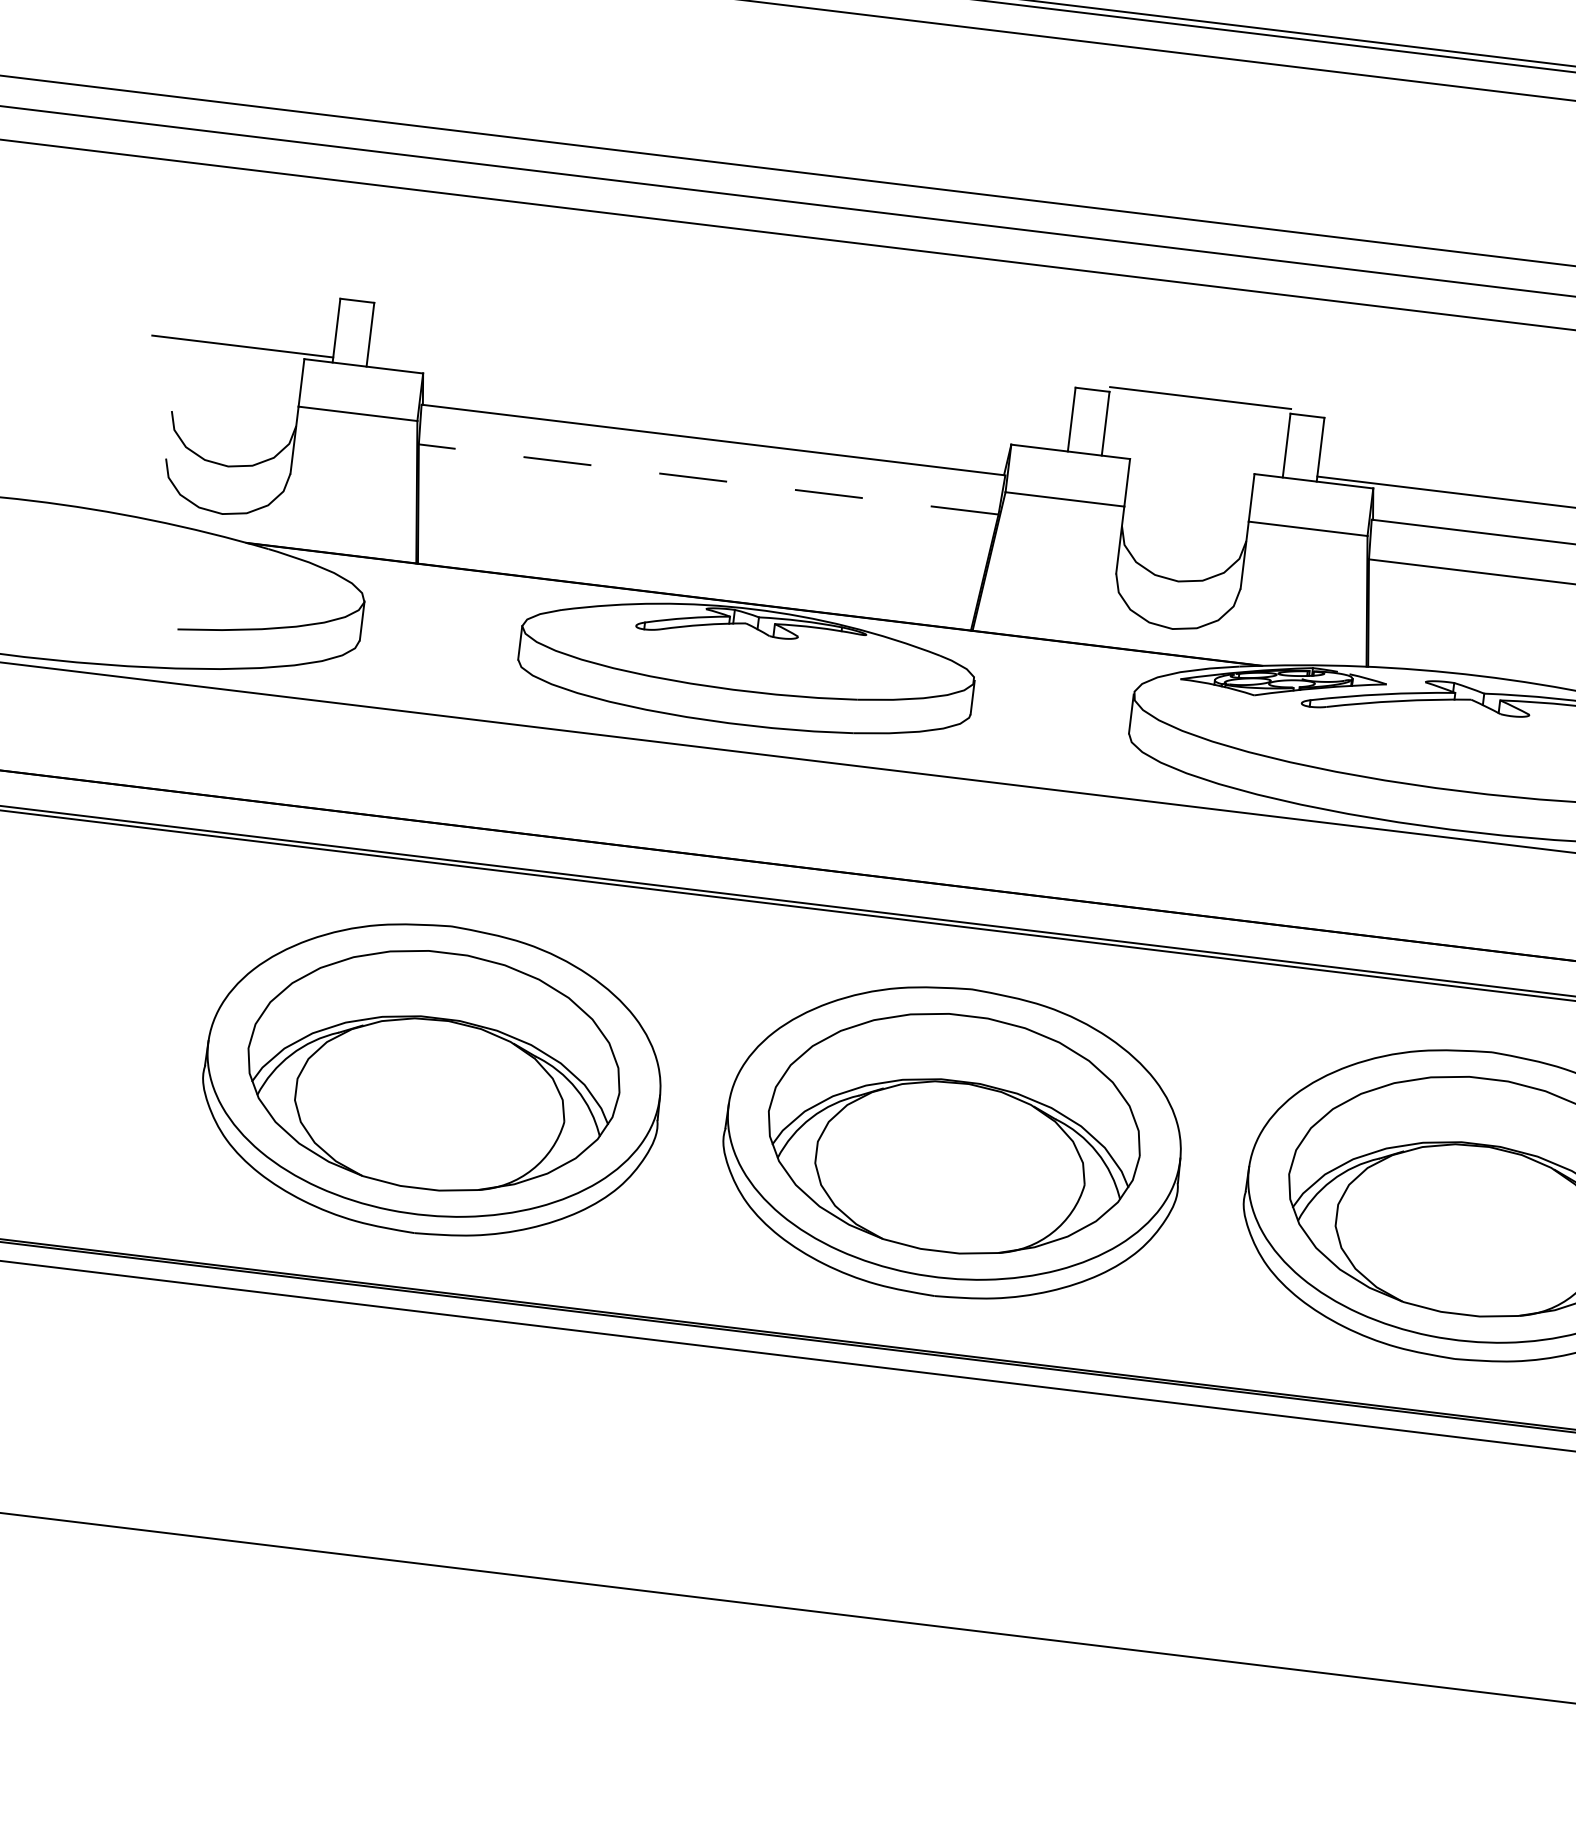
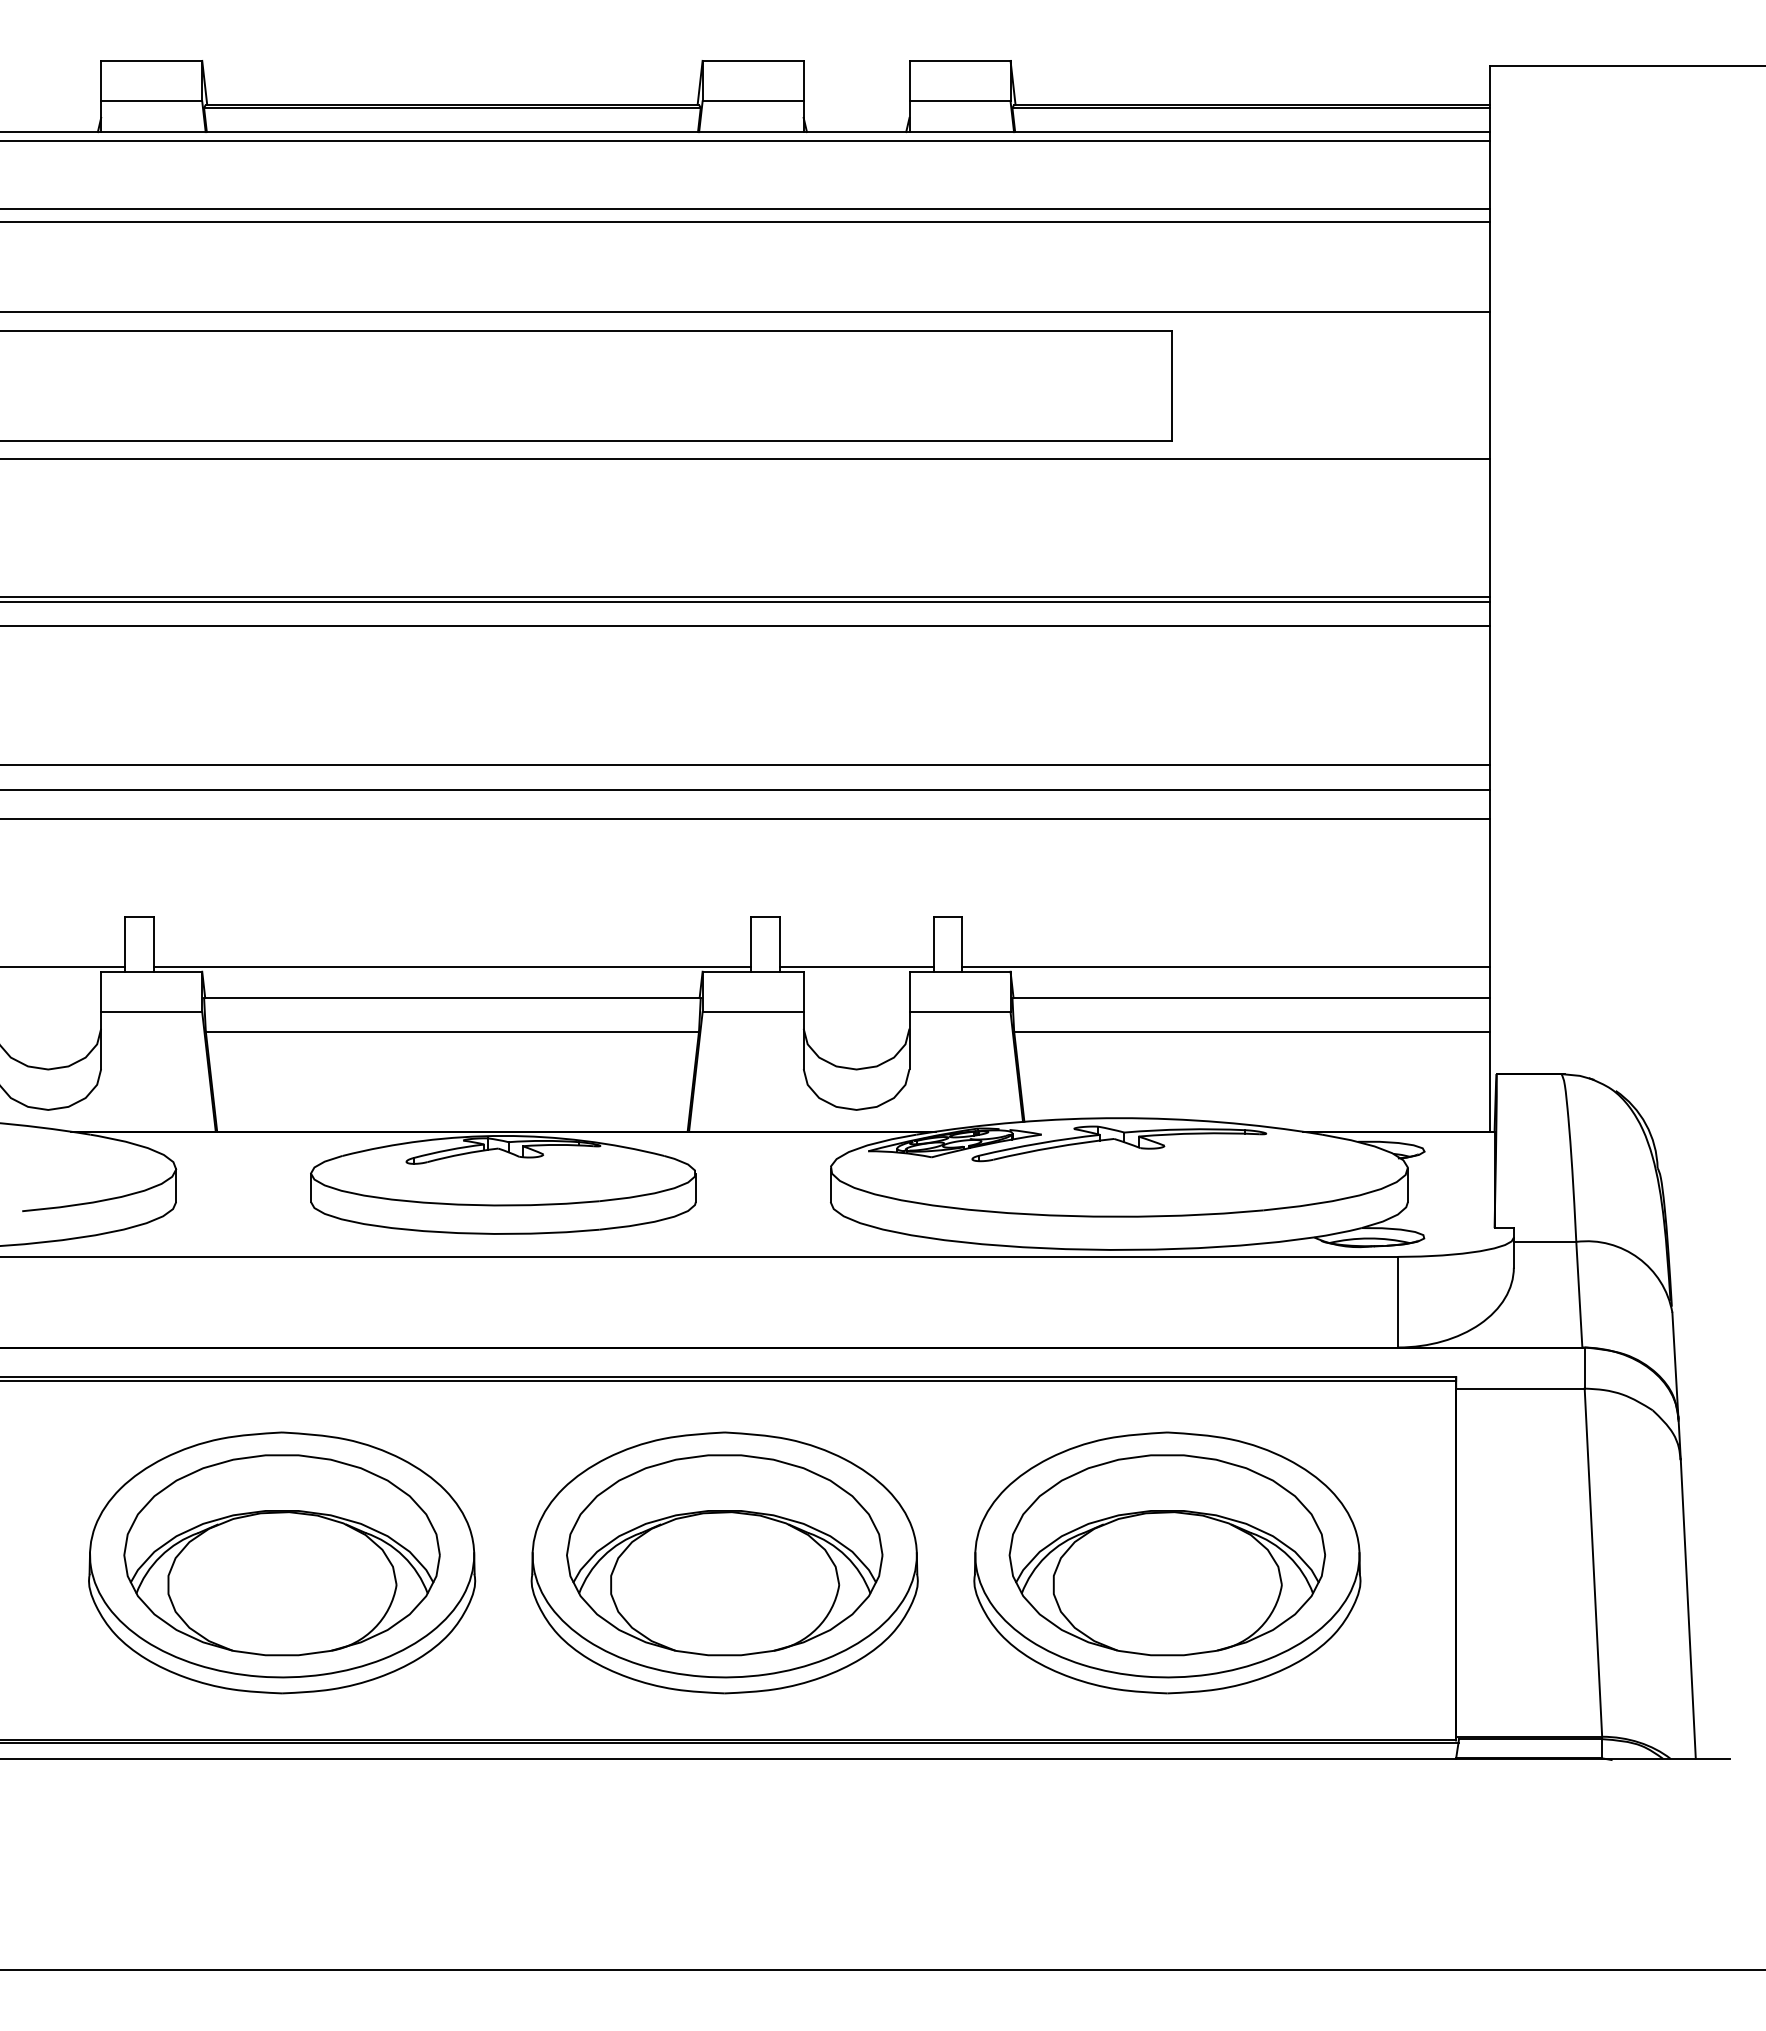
line: (1200, 398) -> (856, 967), moved
line: (717, 404) -> (452, 967), added
line: (708, 479) -> (452, 1031), dashed -> solid

